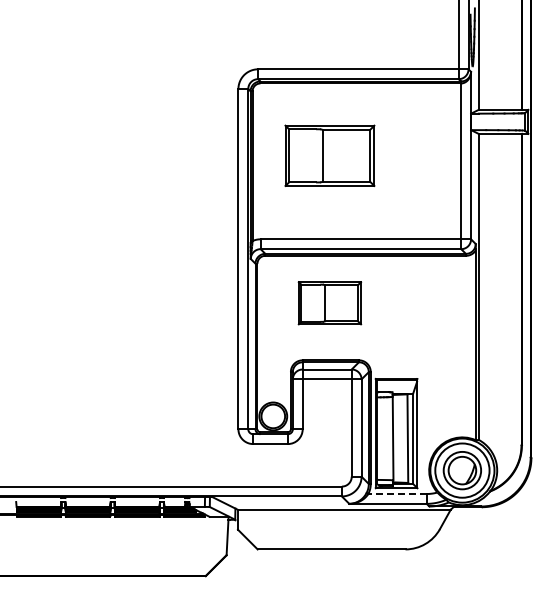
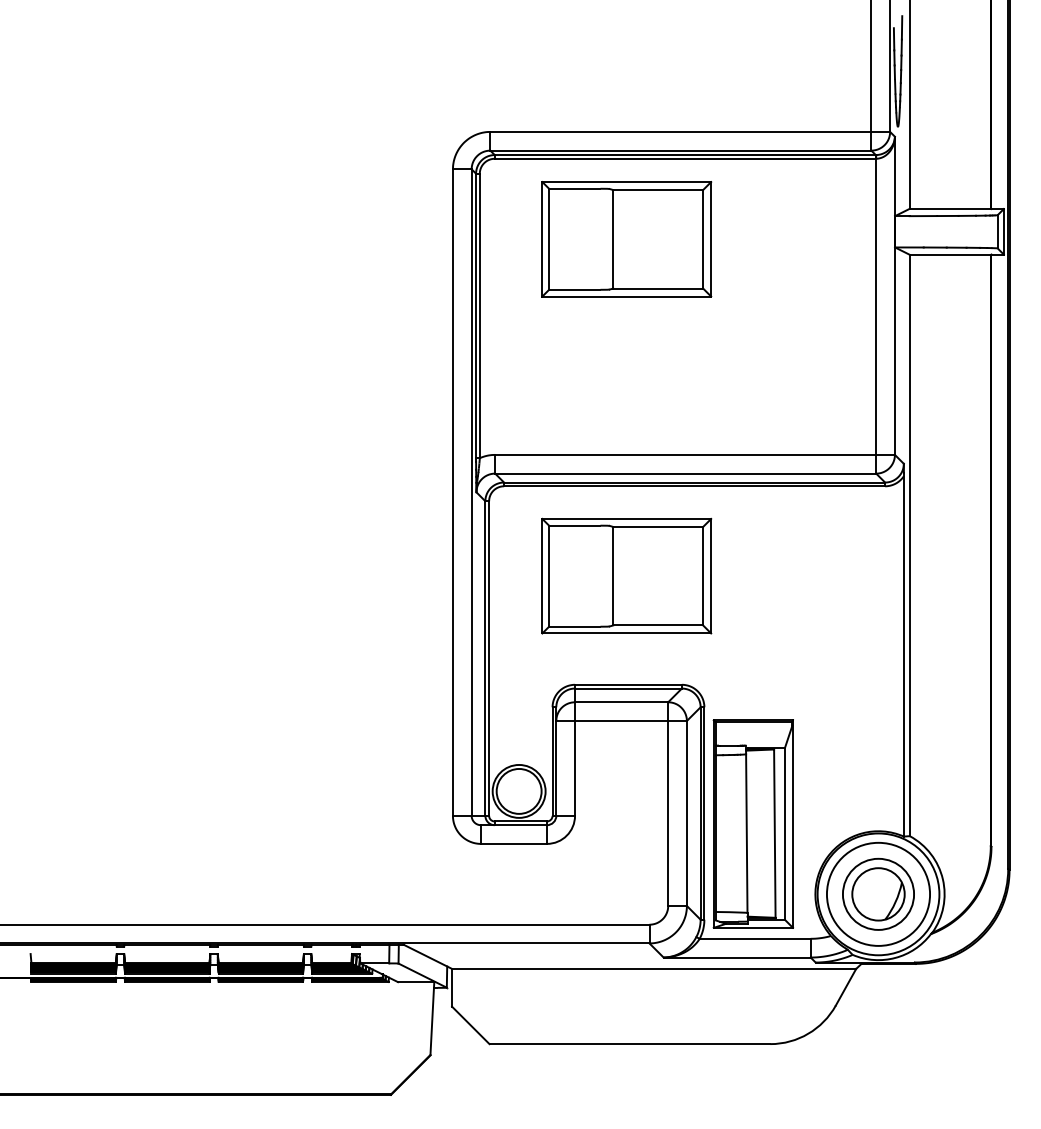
part: (329, 155) -> (625, 238), moved
part: (329, 303) -> (625, 576), size x1.43
line: (397, 494) -> (755, 939), dashed -> solid

